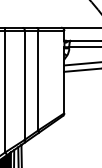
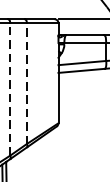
line: (38, 80) -> (26, 83), solid -> dashed
line: (24, 84) -> (9, 88), solid -> dashed

